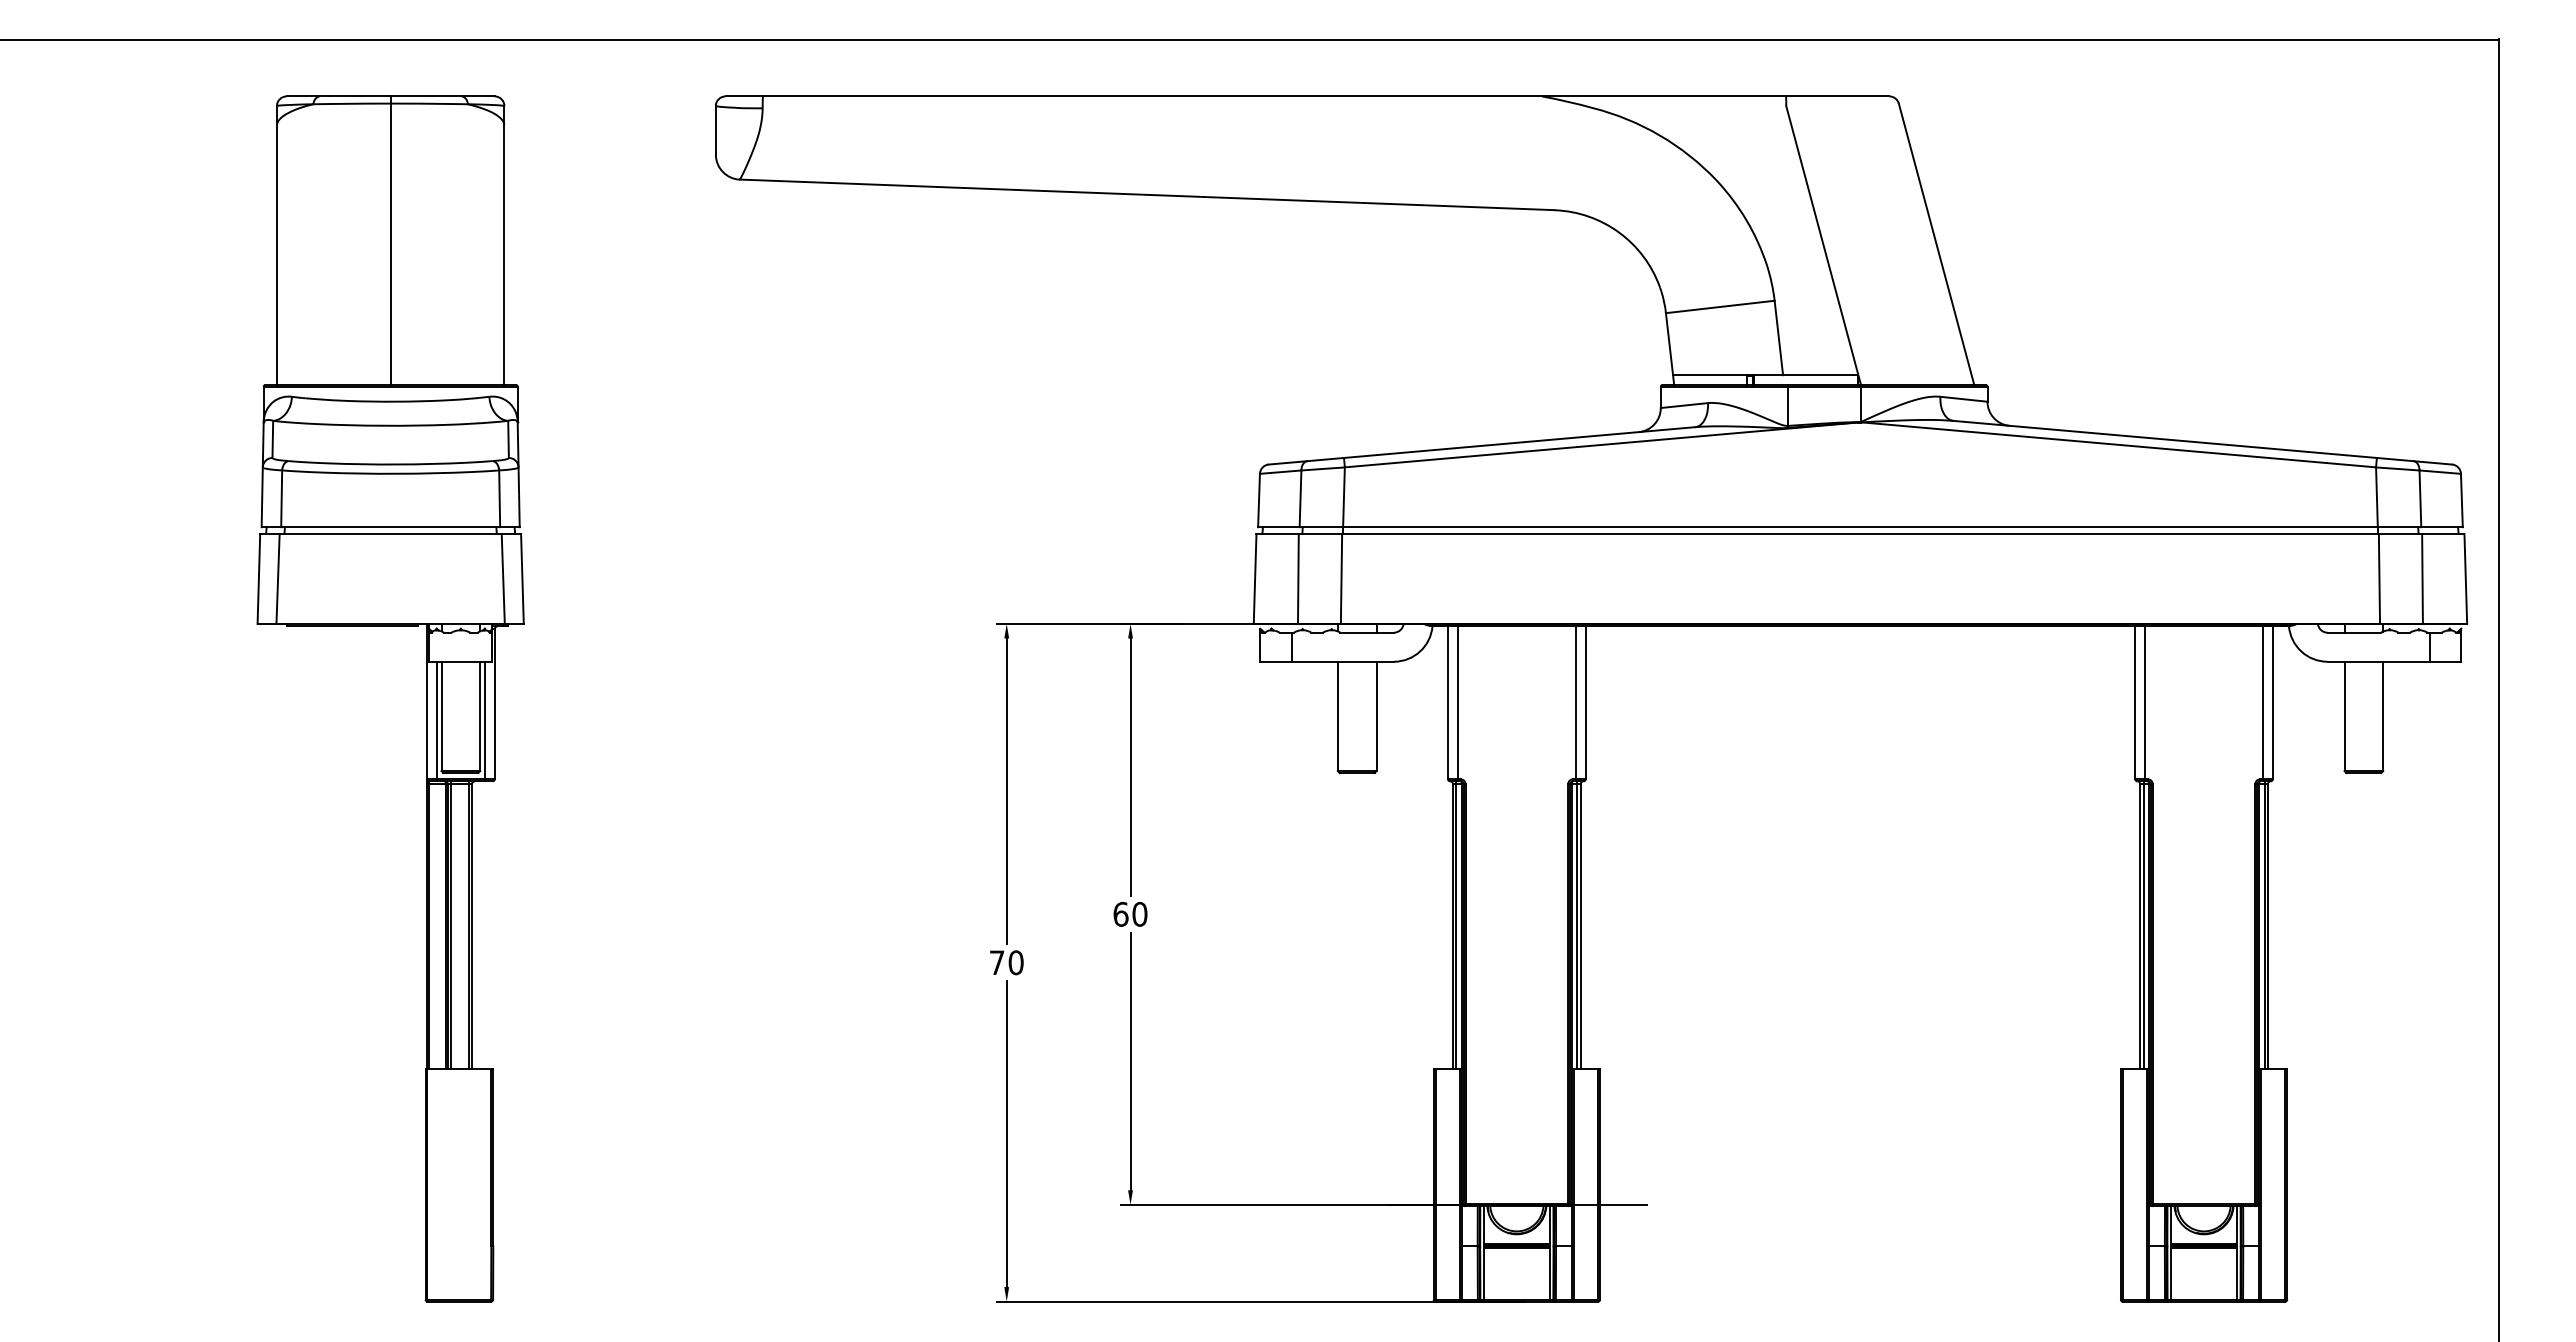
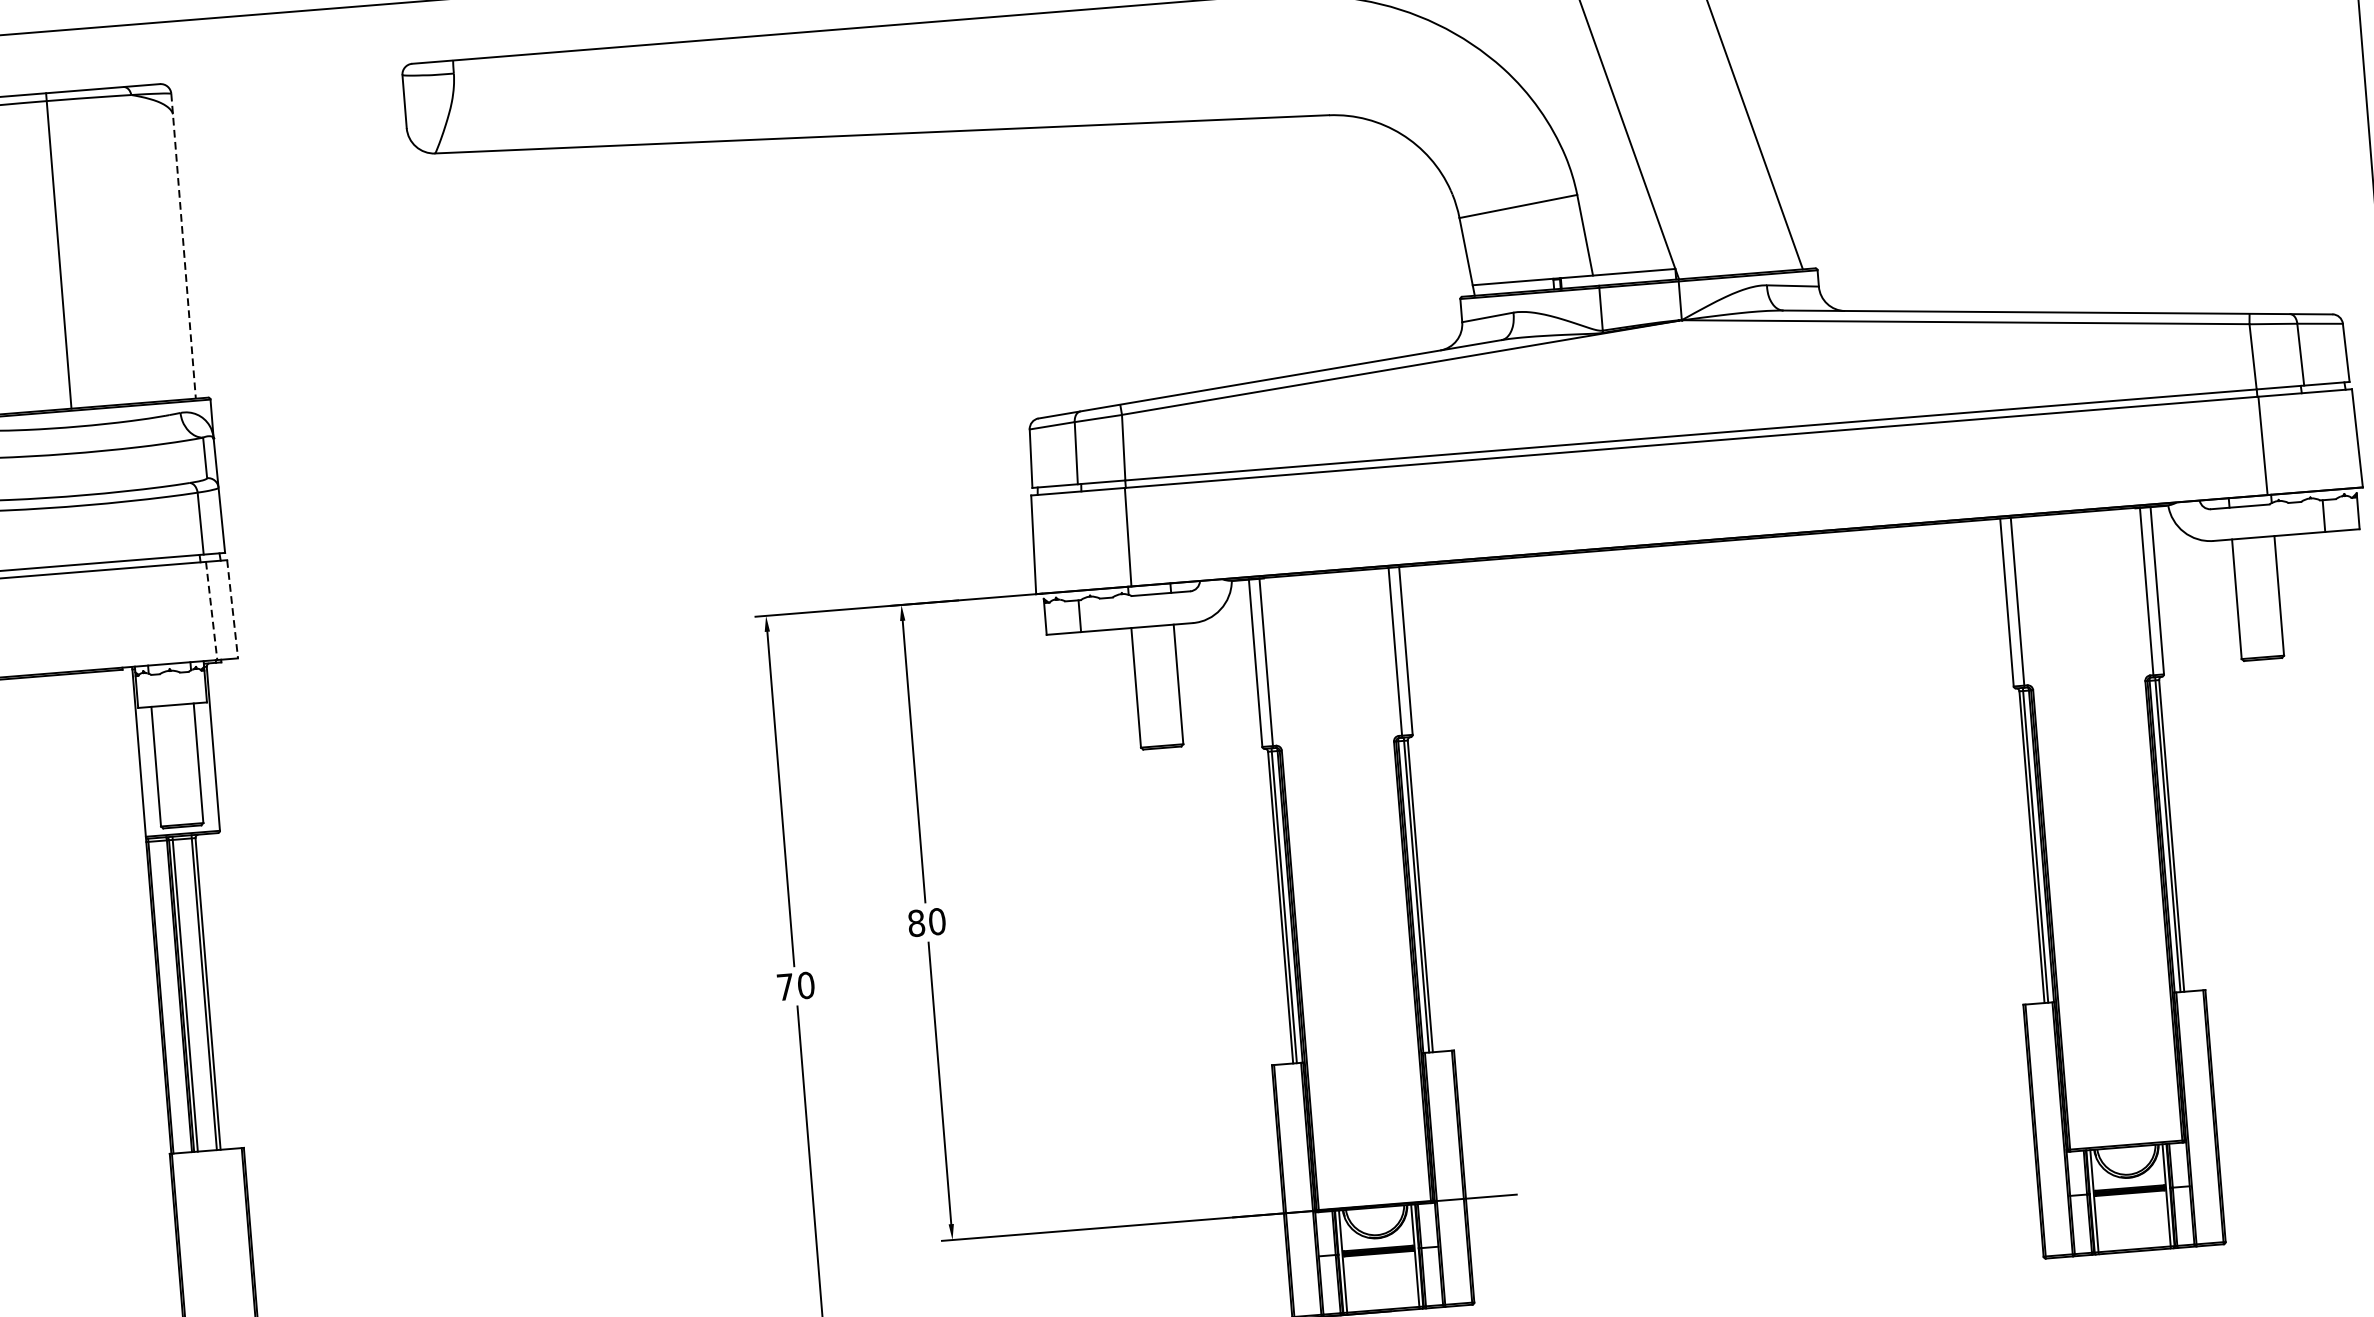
line: (504, 246) -> (183, 247), solid -> dashed
line: (1298, 578) -> (1081, 540), removed
line: (2422, 578) -> (2310, 441), removed
line: (503, 579) -> (211, 611), solid -> dashed
line: (522, 579) -> (232, 609), solid -> dashed
line: (436, 721) -> (151, 772), removed
line: (485, 721) -> (204, 768), removed
text: (1120, 913) -> (915, 922), 60 -> 80

